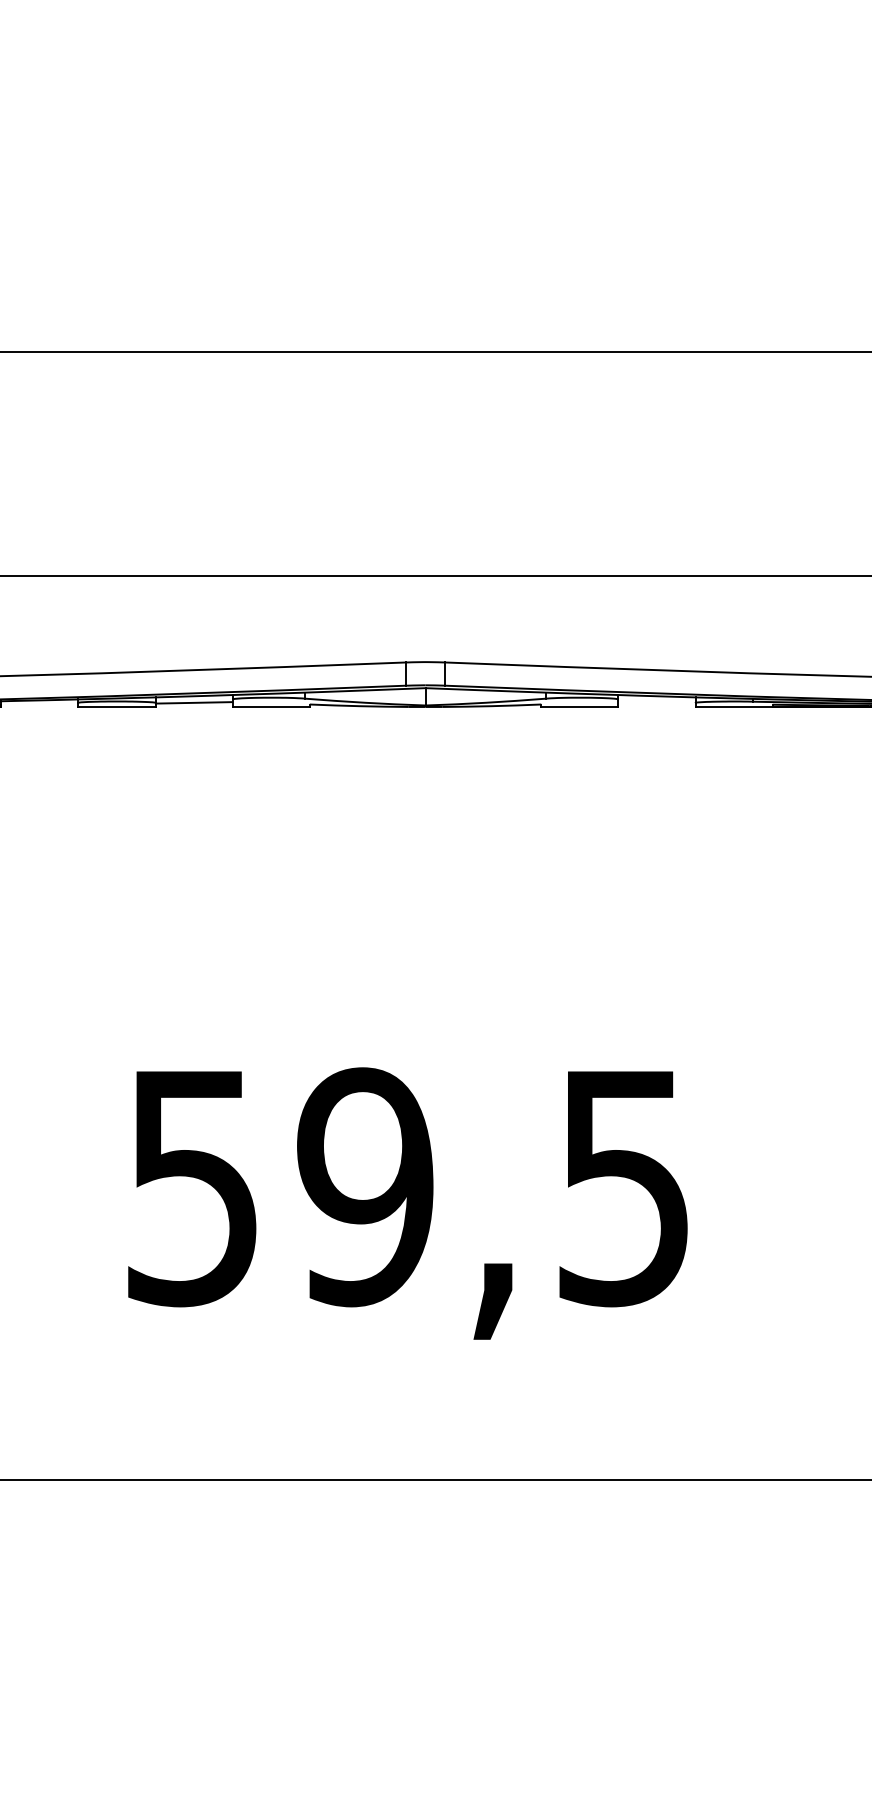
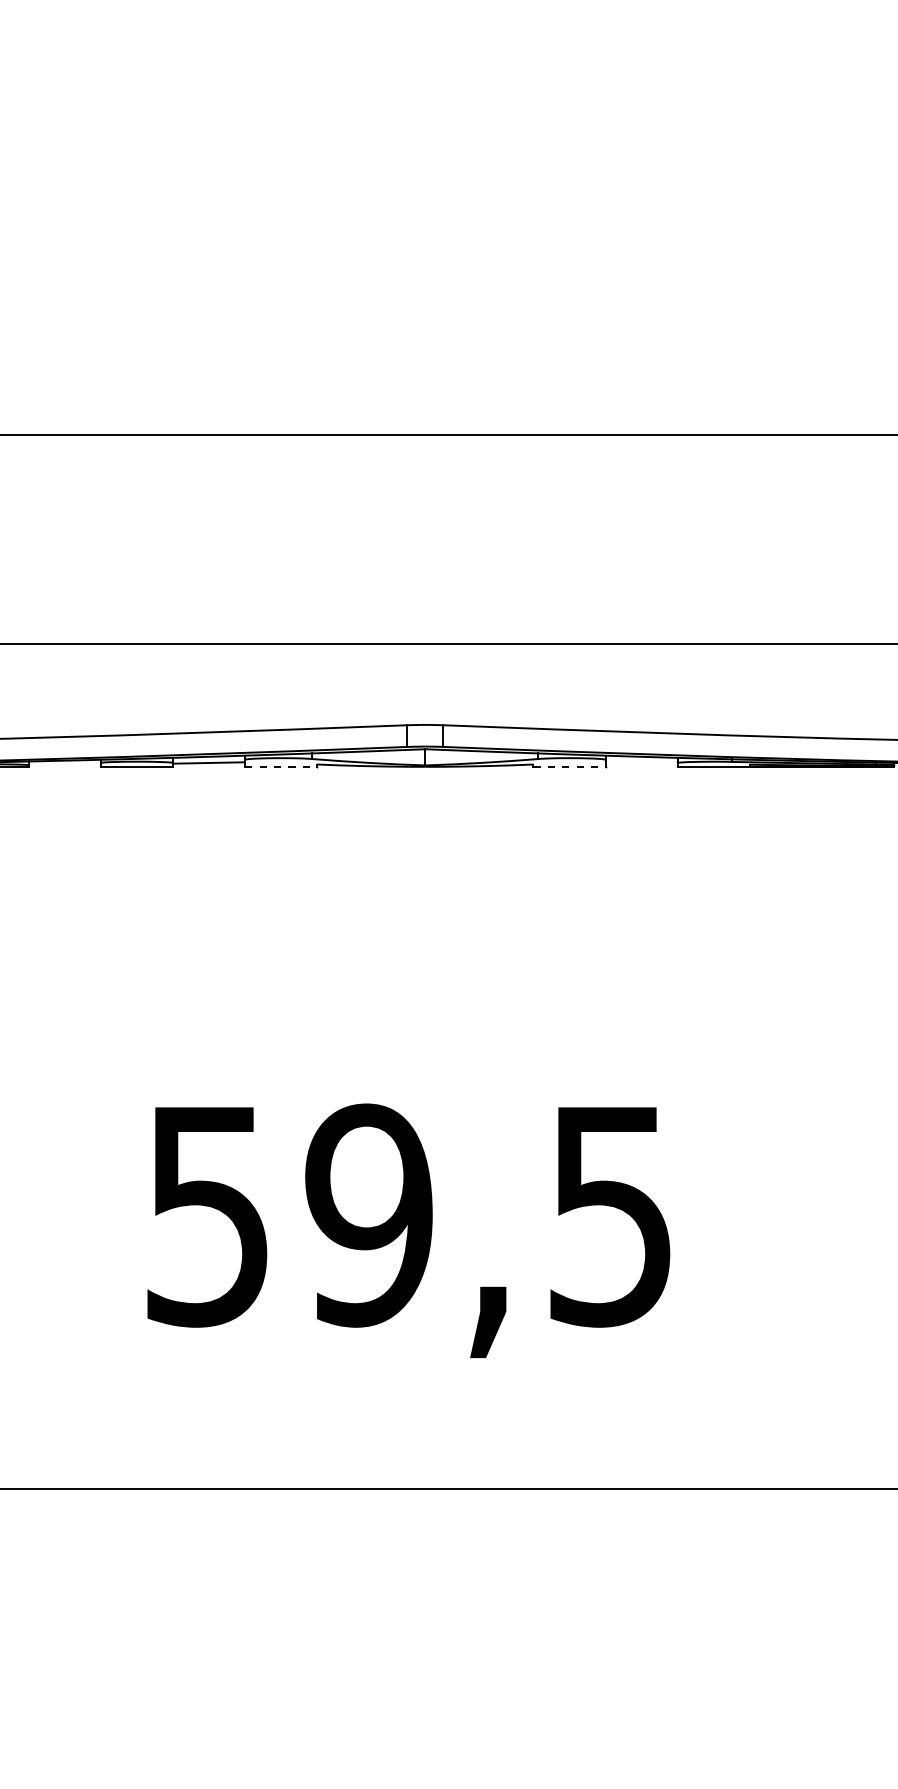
line: (271, 706) -> (281, 766), solid -> dashed
line: (579, 706) -> (569, 766), solid -> dashed

